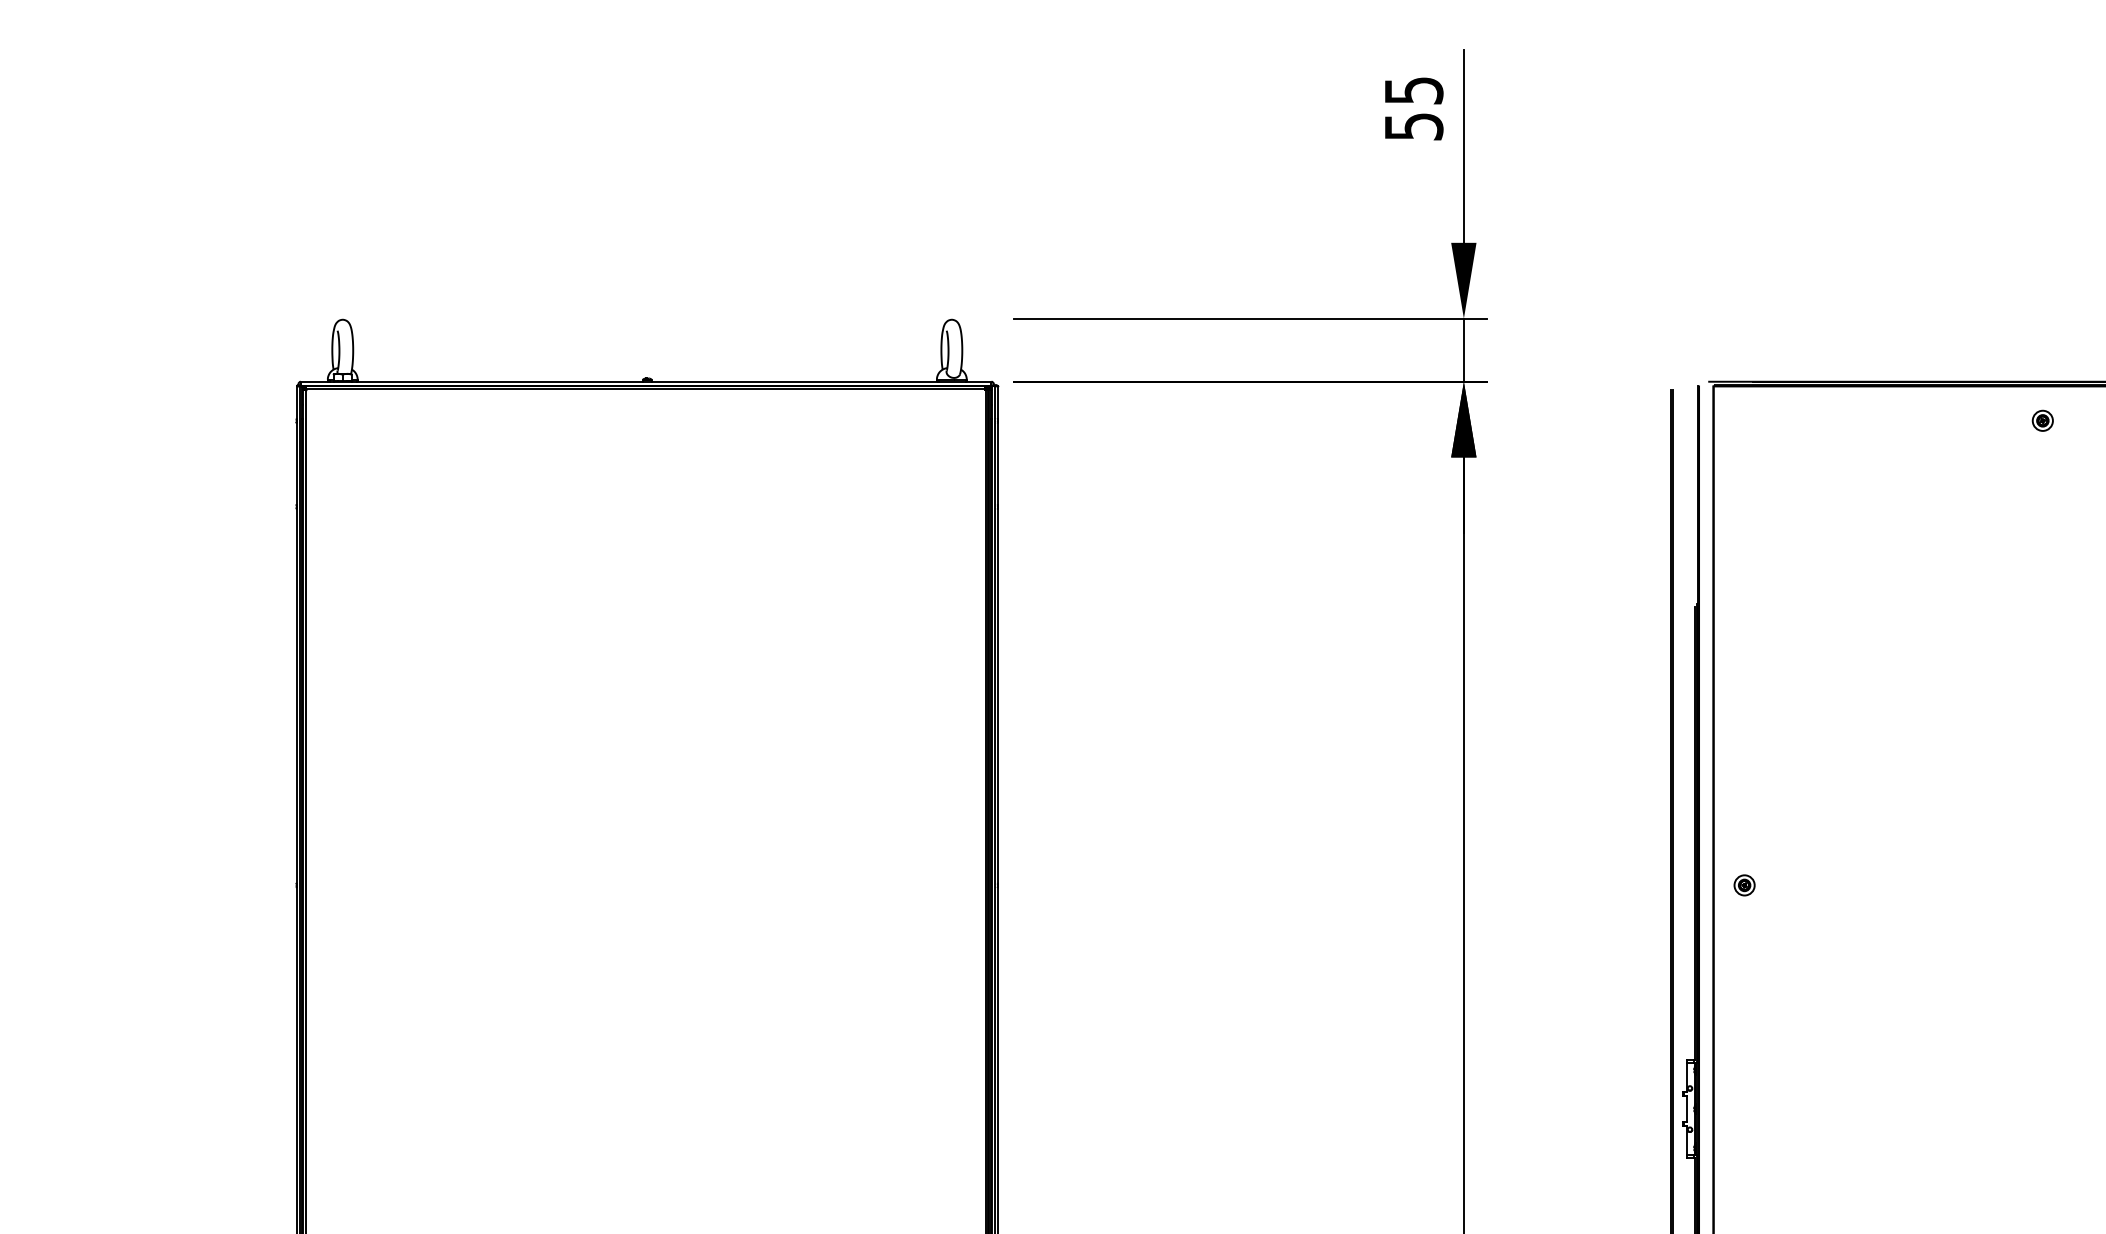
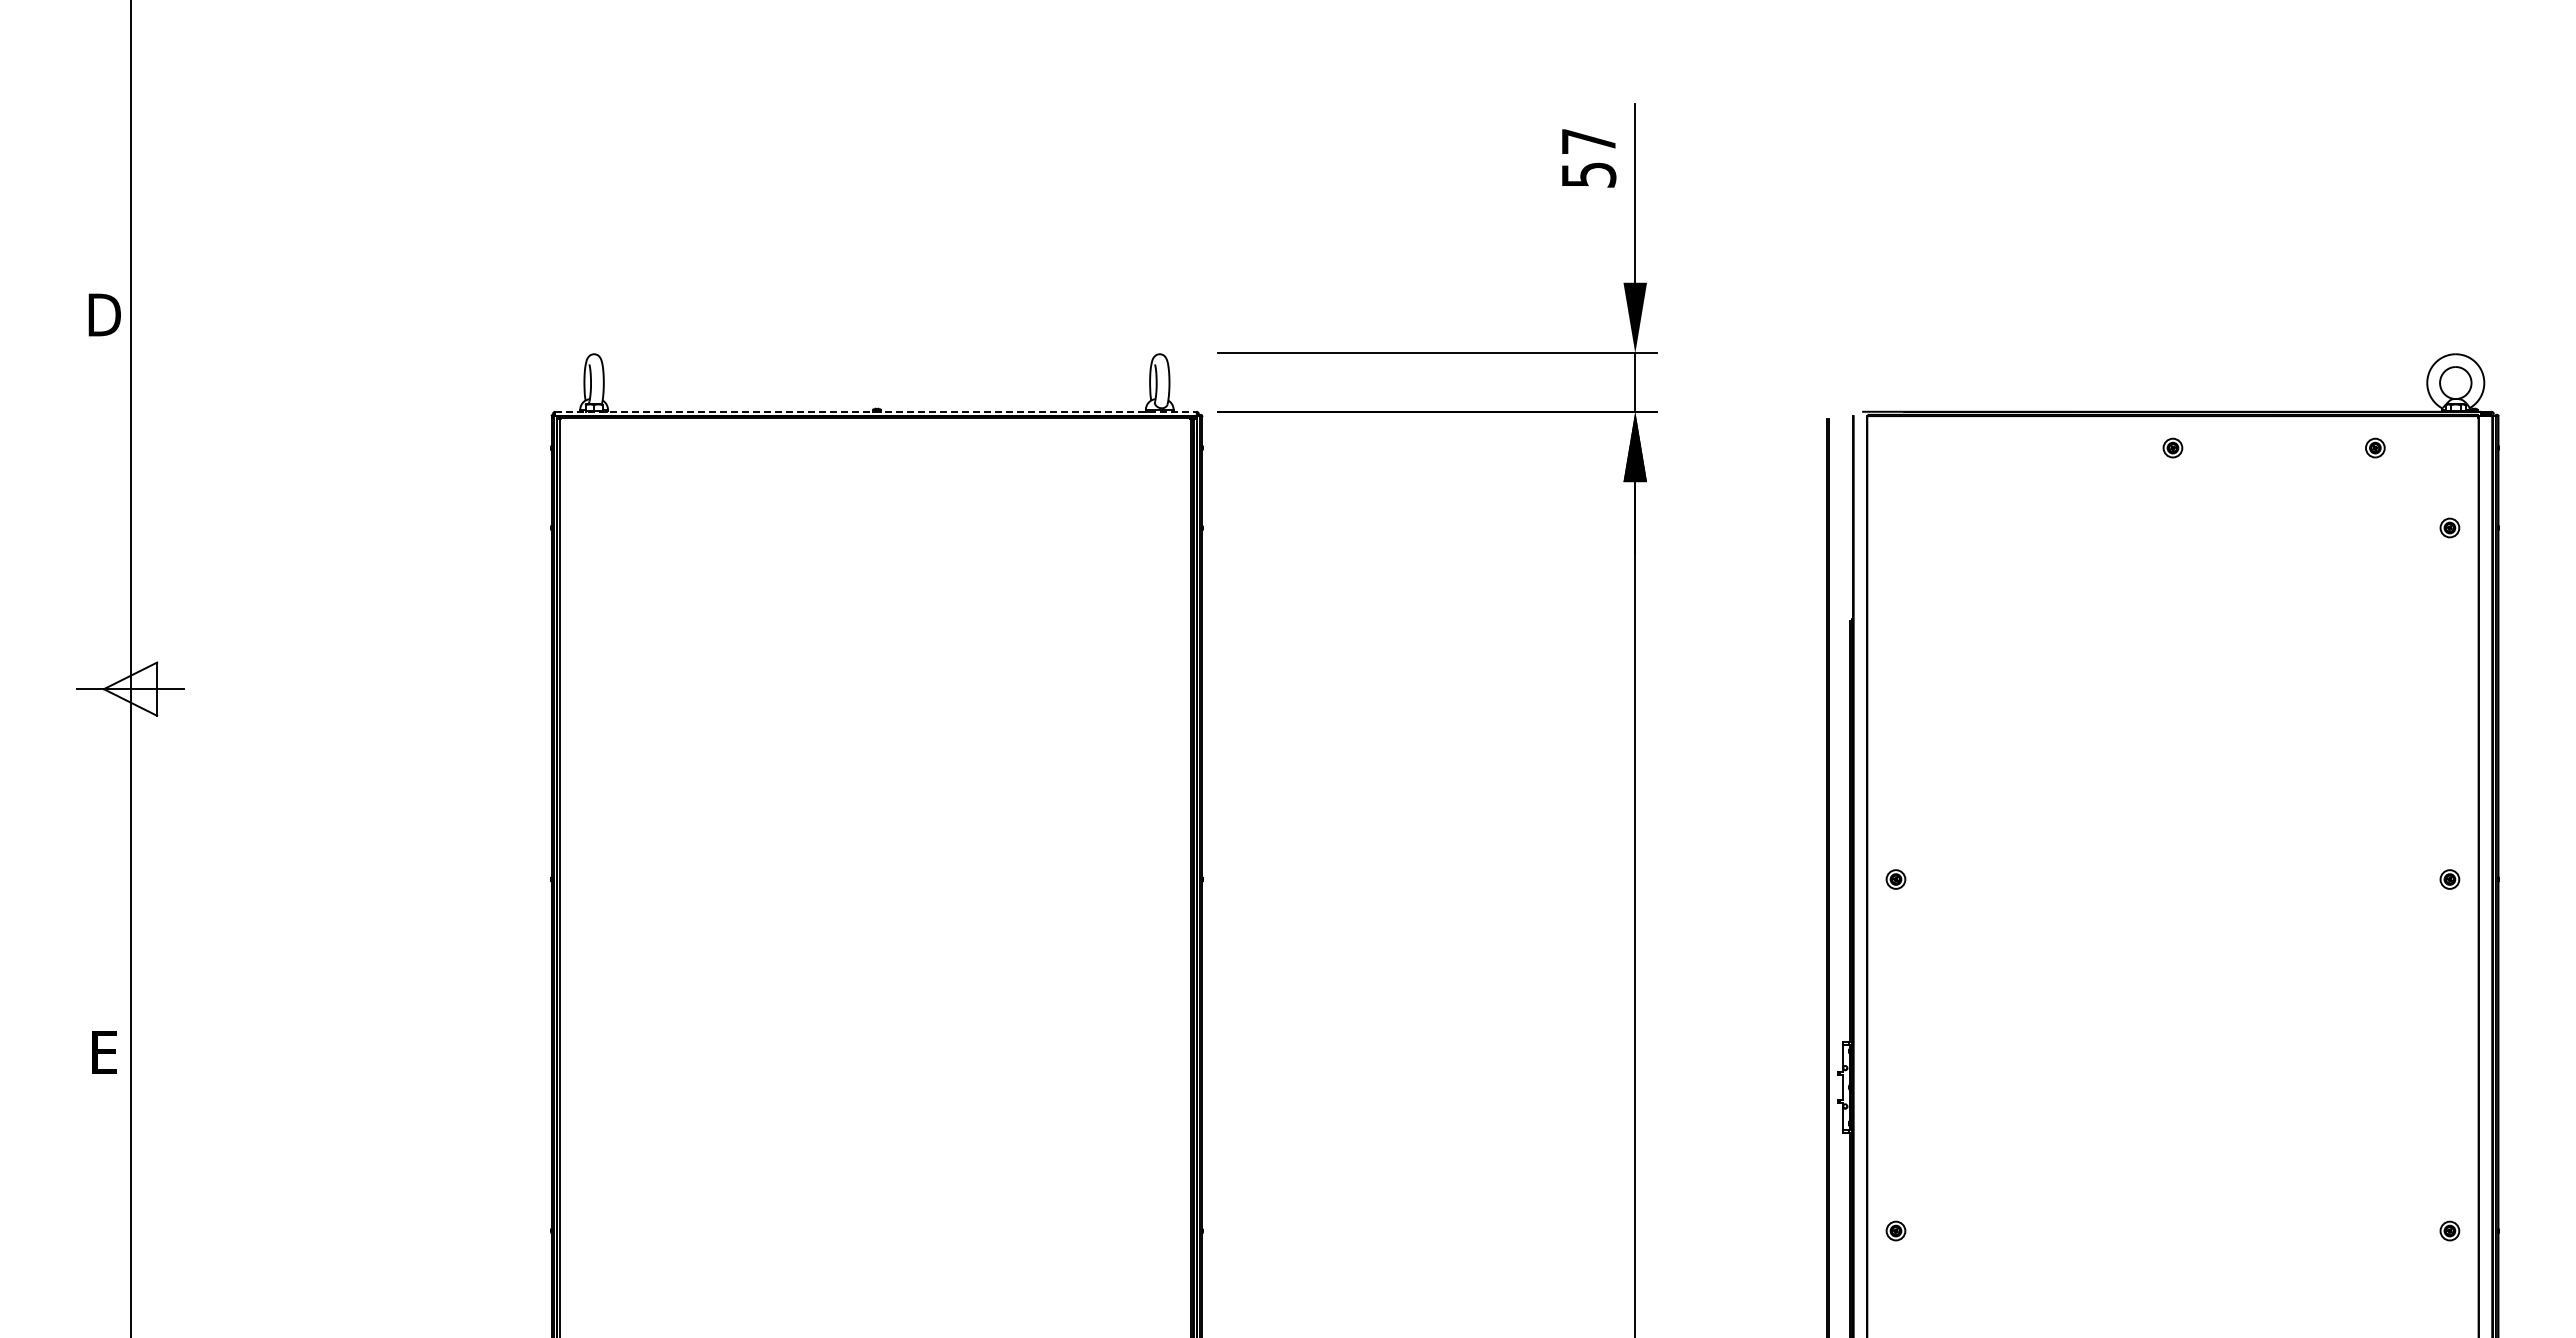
text: (1414, 90) -> (1589, 141), 55 -> 57
line: (645, 381) -> (875, 411), solid -> dashed

